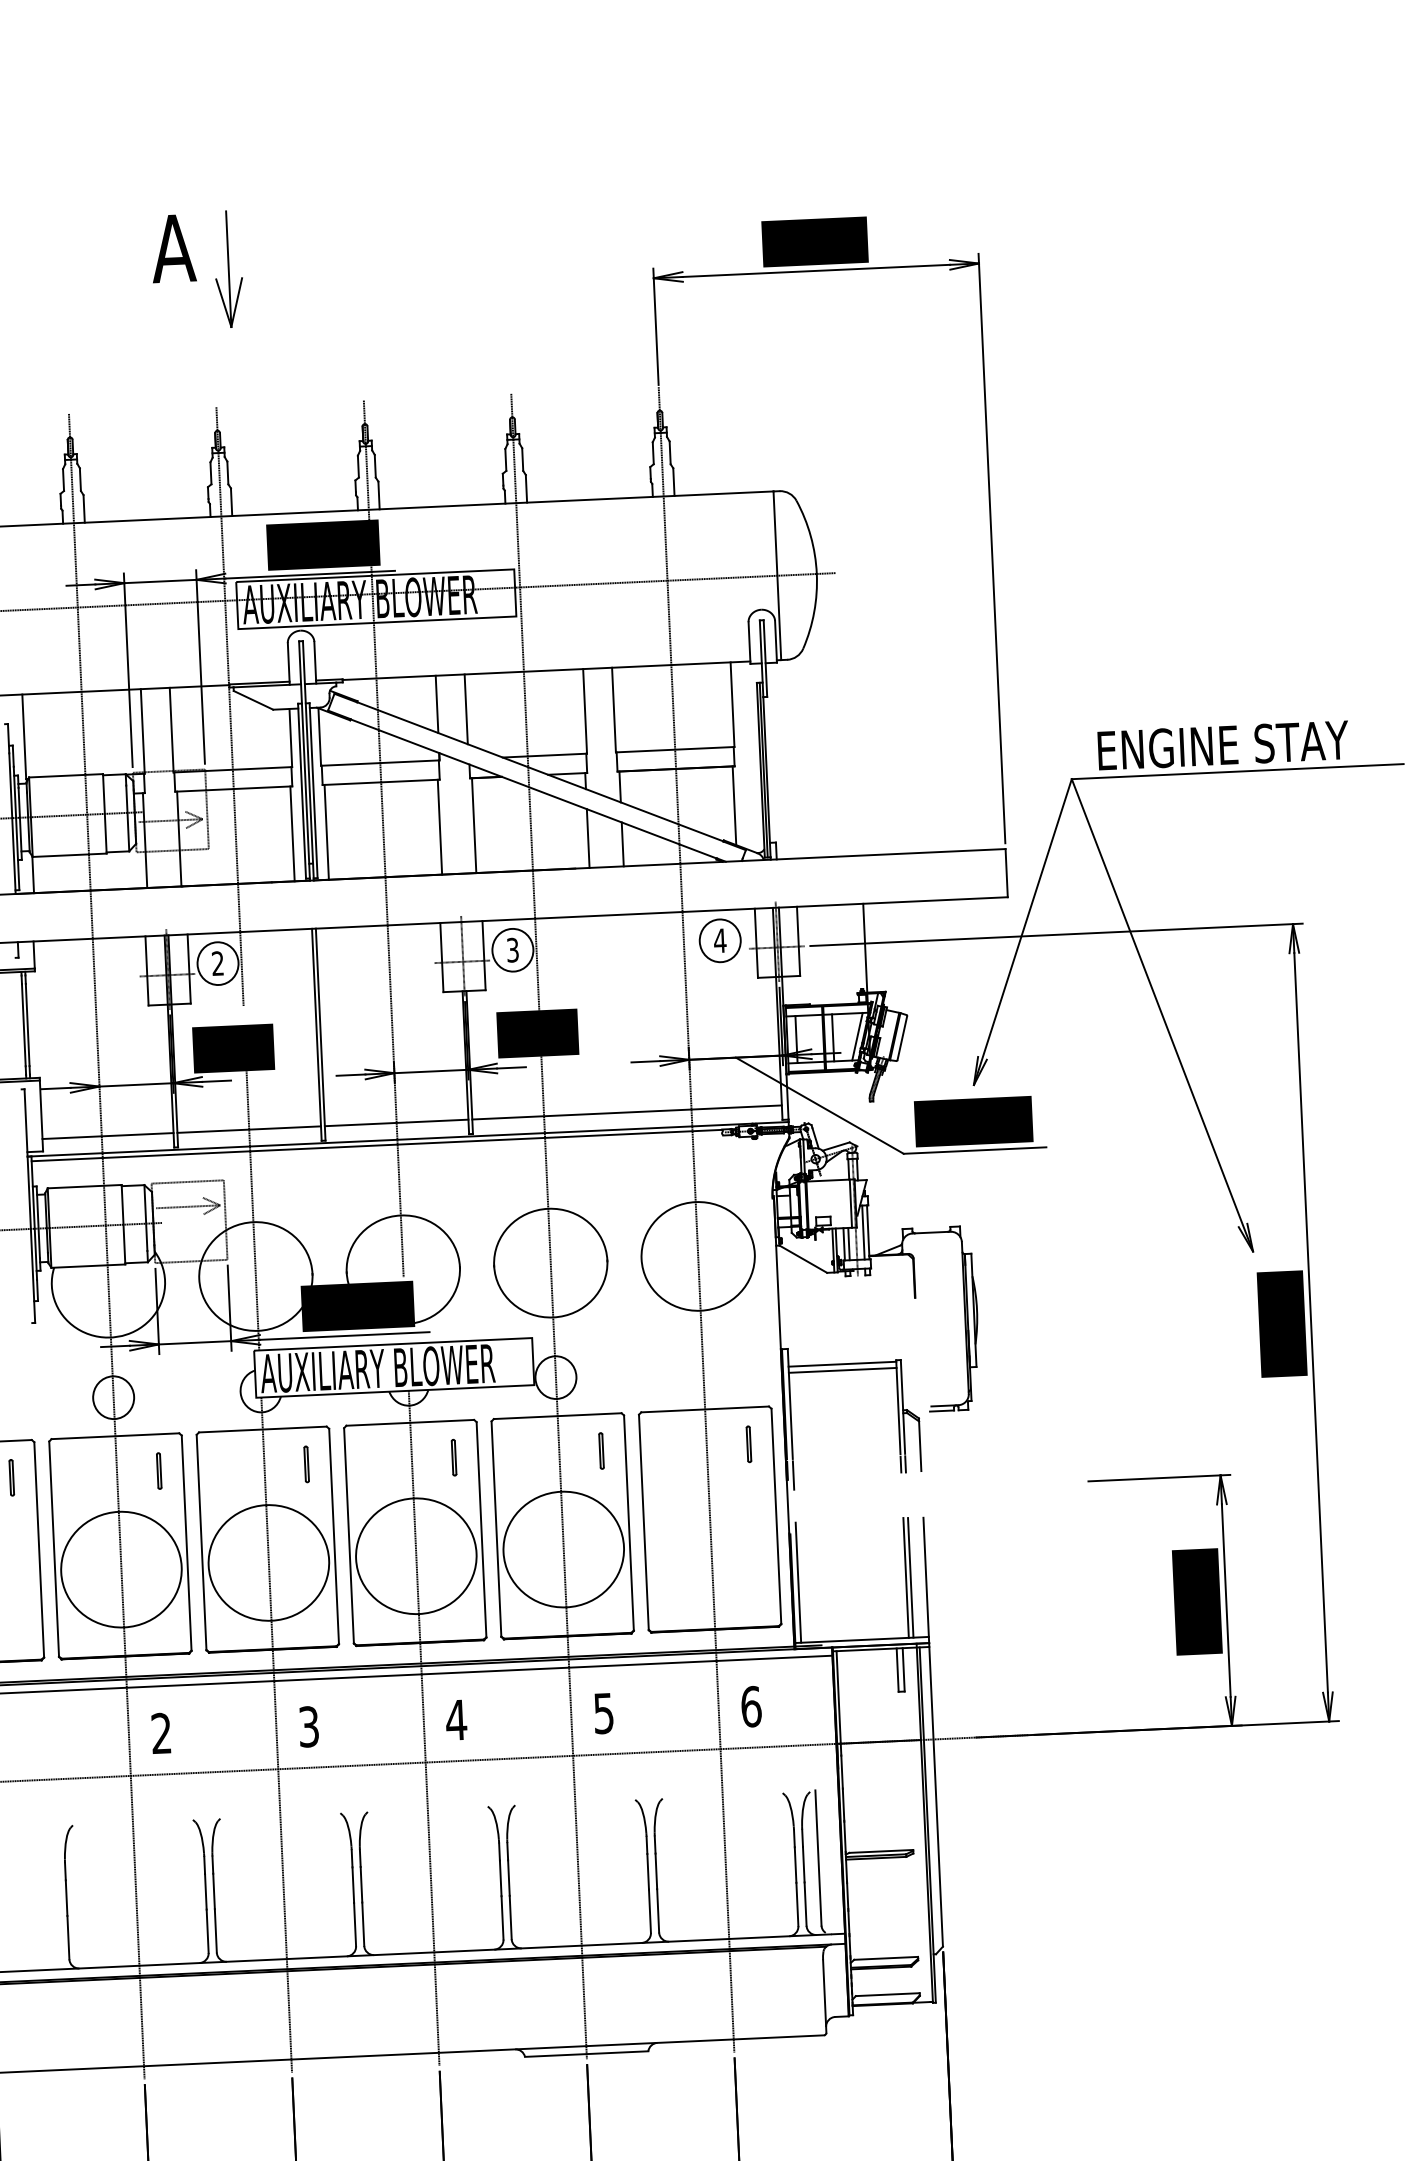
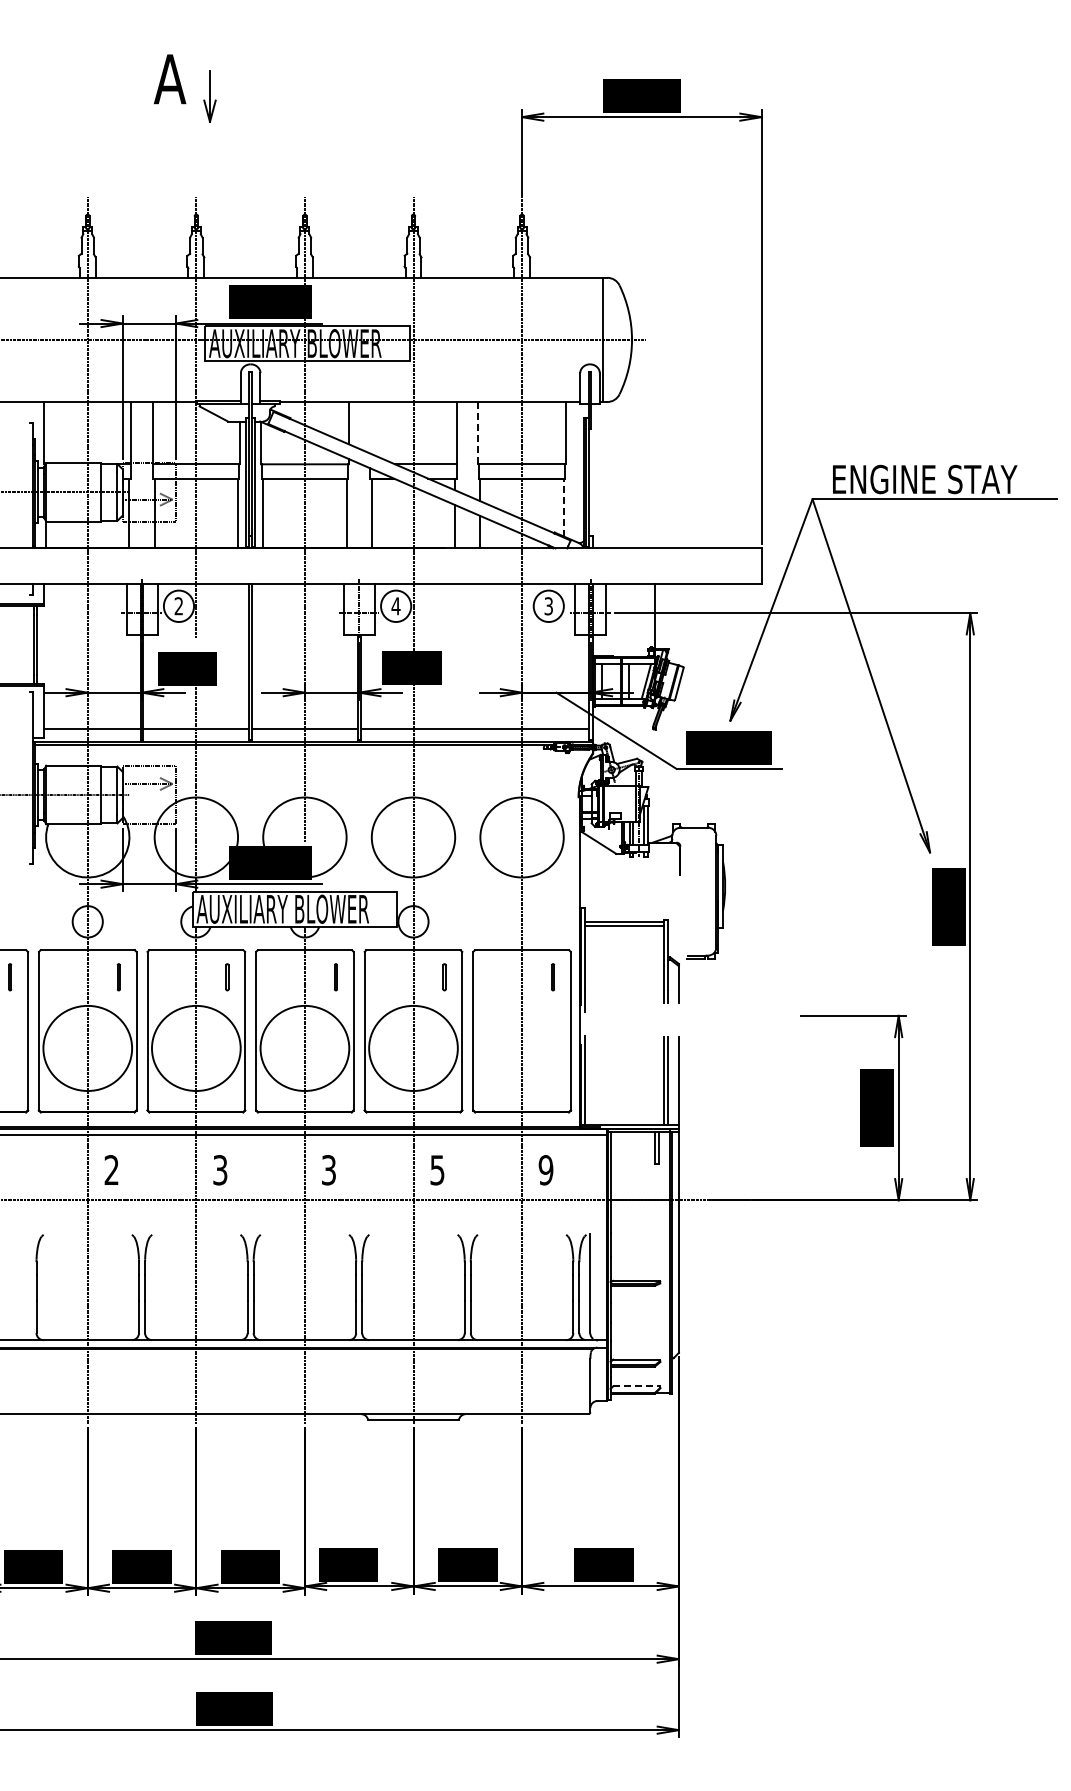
part: (228, 269) -> (209, 96), size x0.6
line: (465, 709) -> (369, 427), removed
line: (614, 710) -> (478, 433), solid -> dashed
line: (734, 805) -> (563, 507), solid -> dashed
text: (719, 941) -> (548, 606), 4 -> 3
text: (512, 950) -> (395, 606), 3 -> 4
text: (750, 1707) -> (545, 1170), 6 -> 9
text: (455, 1720) -> (328, 1170), 4 -> 3
line: (887, 1994) -> (636, 1386), solid -> dashed

